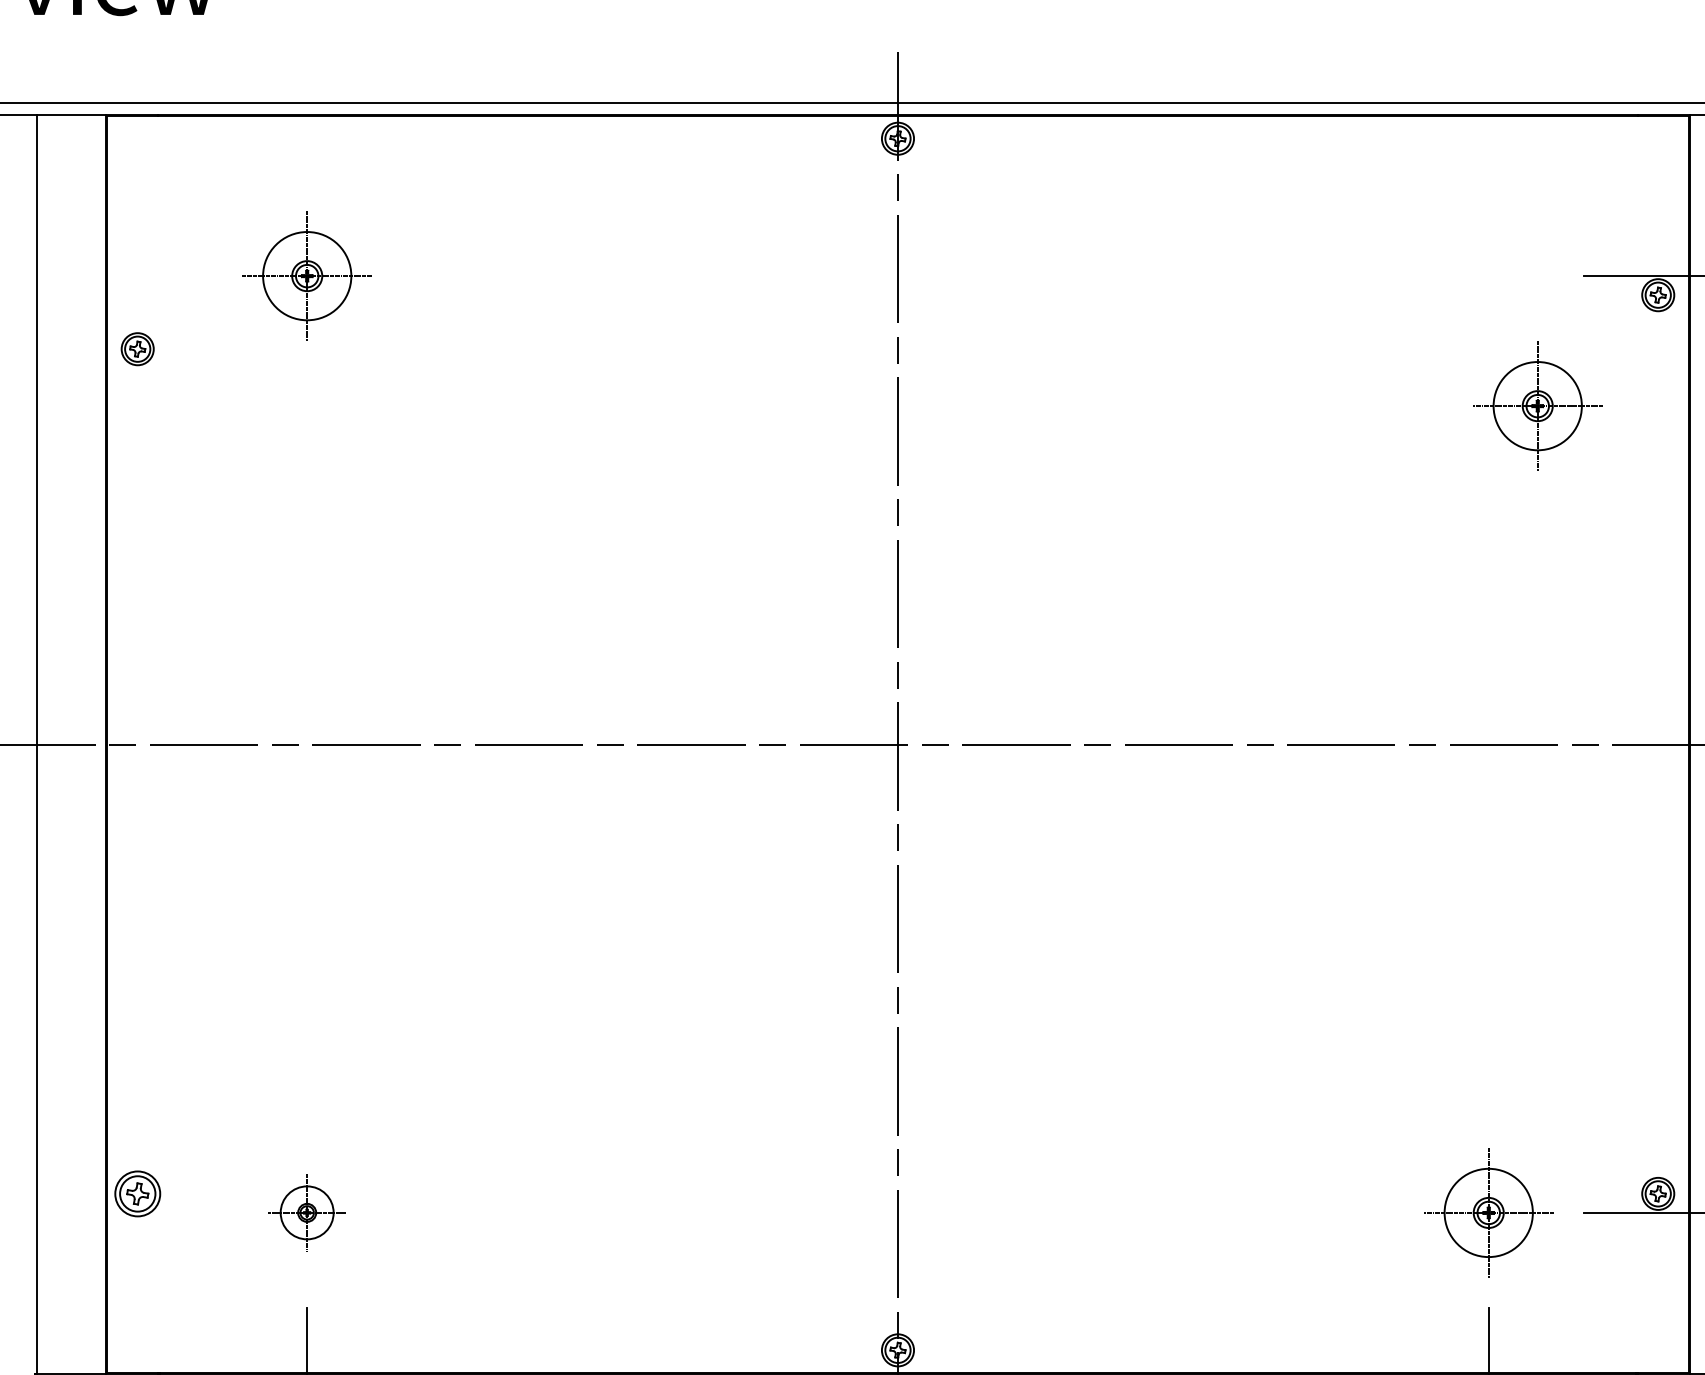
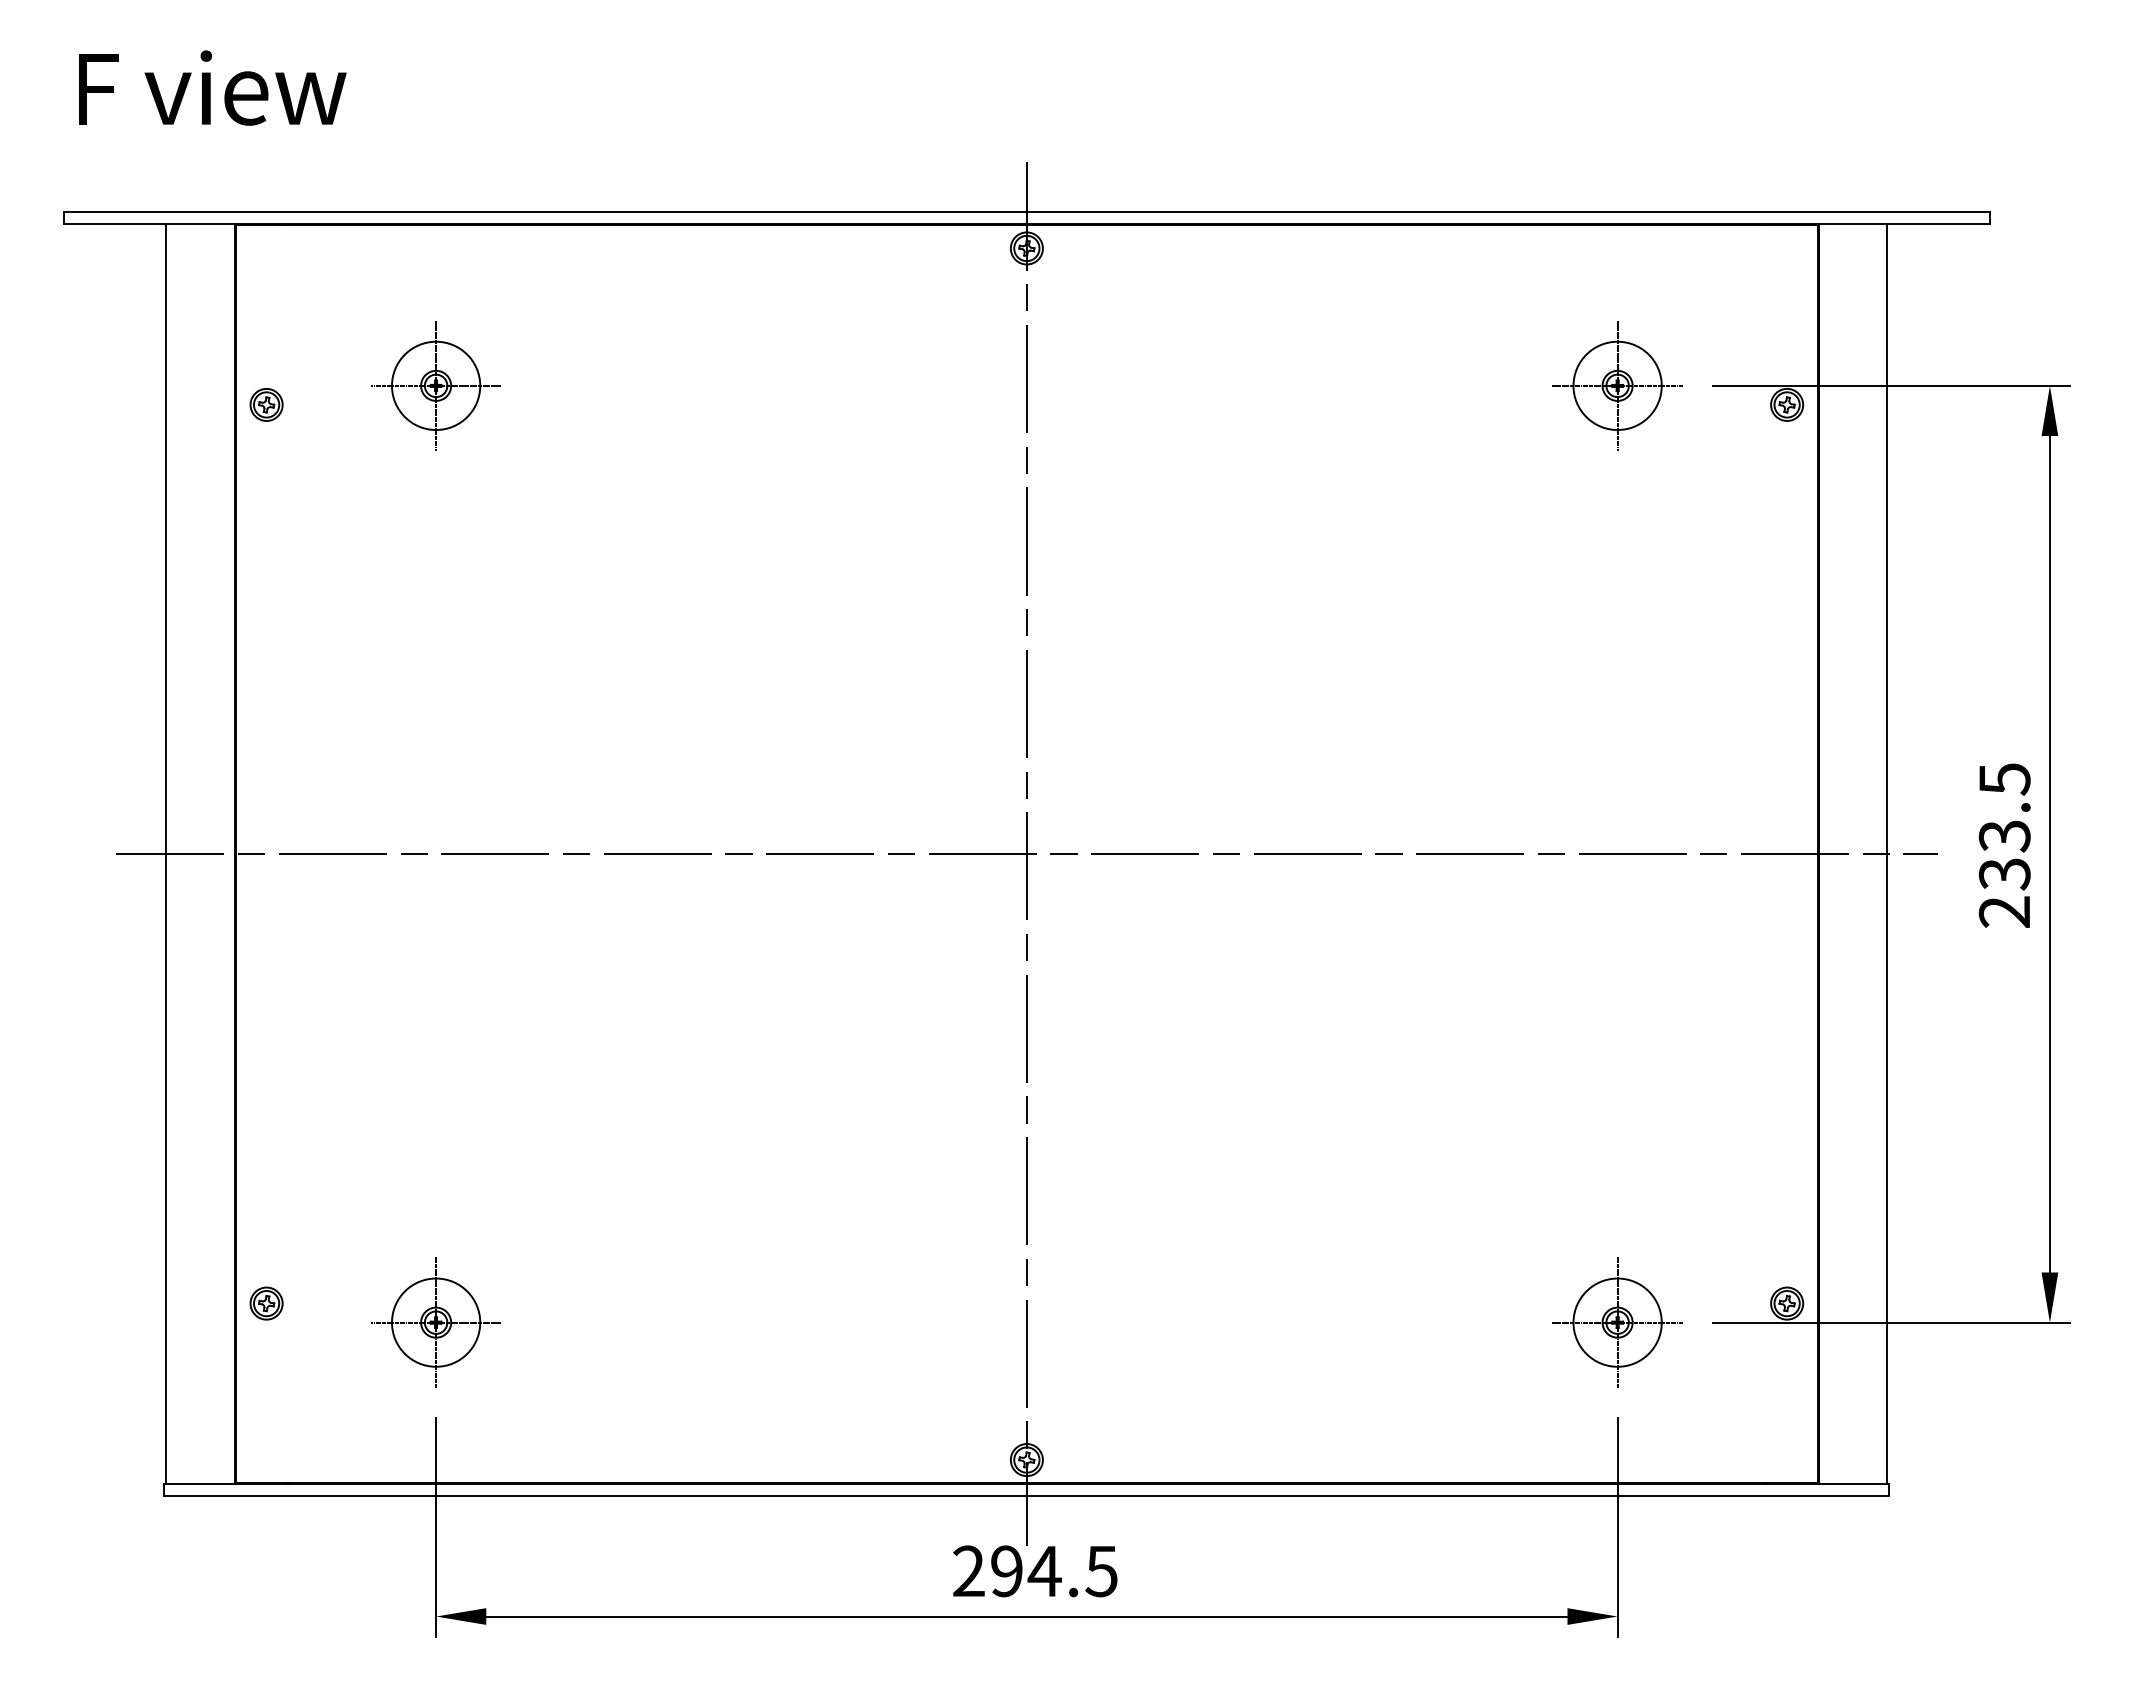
part: (137, 348) -> (266, 404), moved
part: (1537, 405) -> (1617, 385), moved
part: (137, 1193) -> (266, 1303), size x0.71
part: (306, 1212) -> (435, 1322), size x1.67

